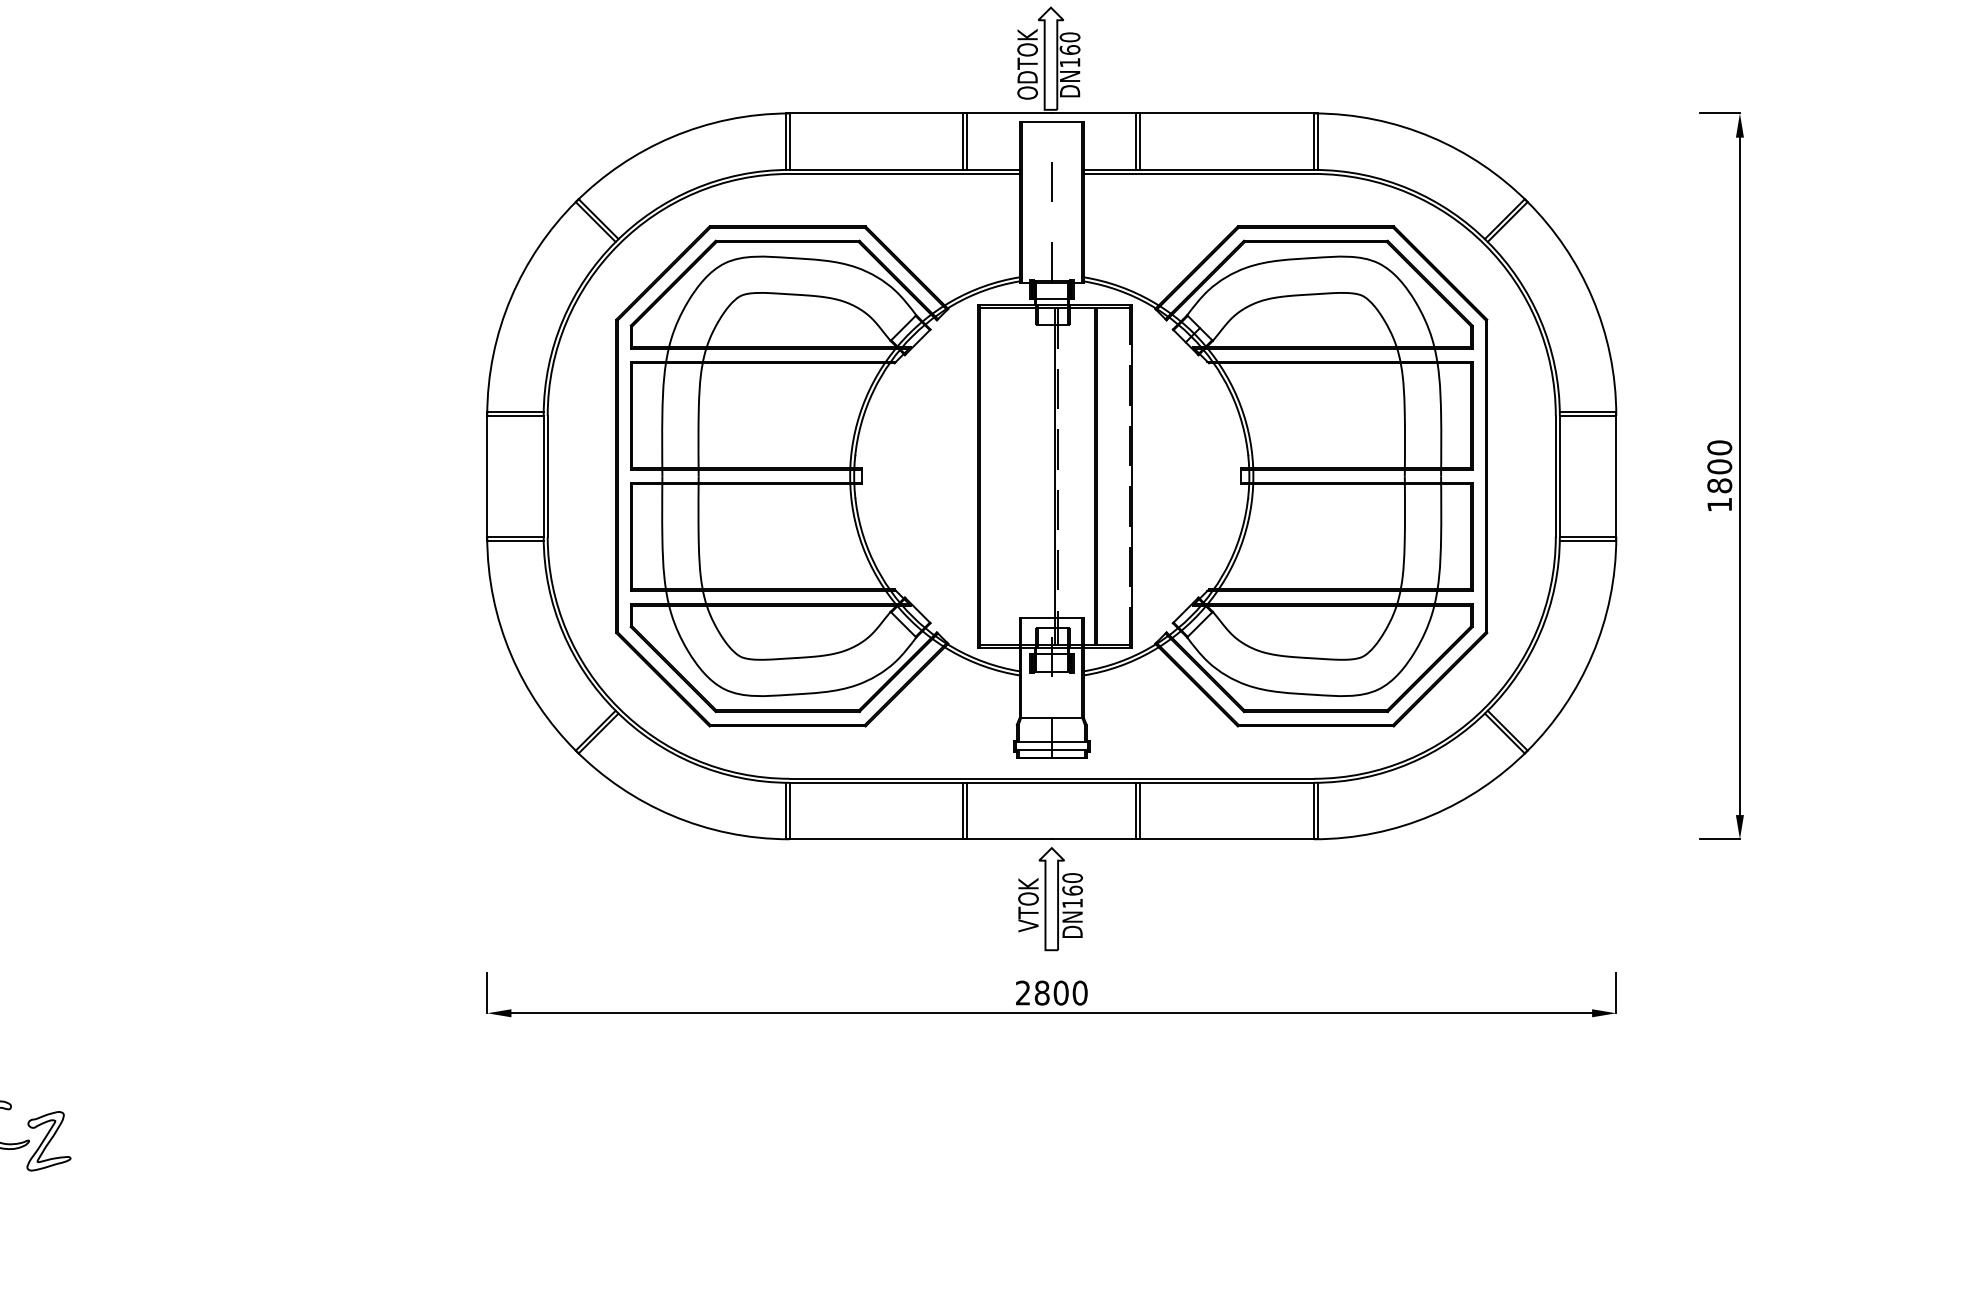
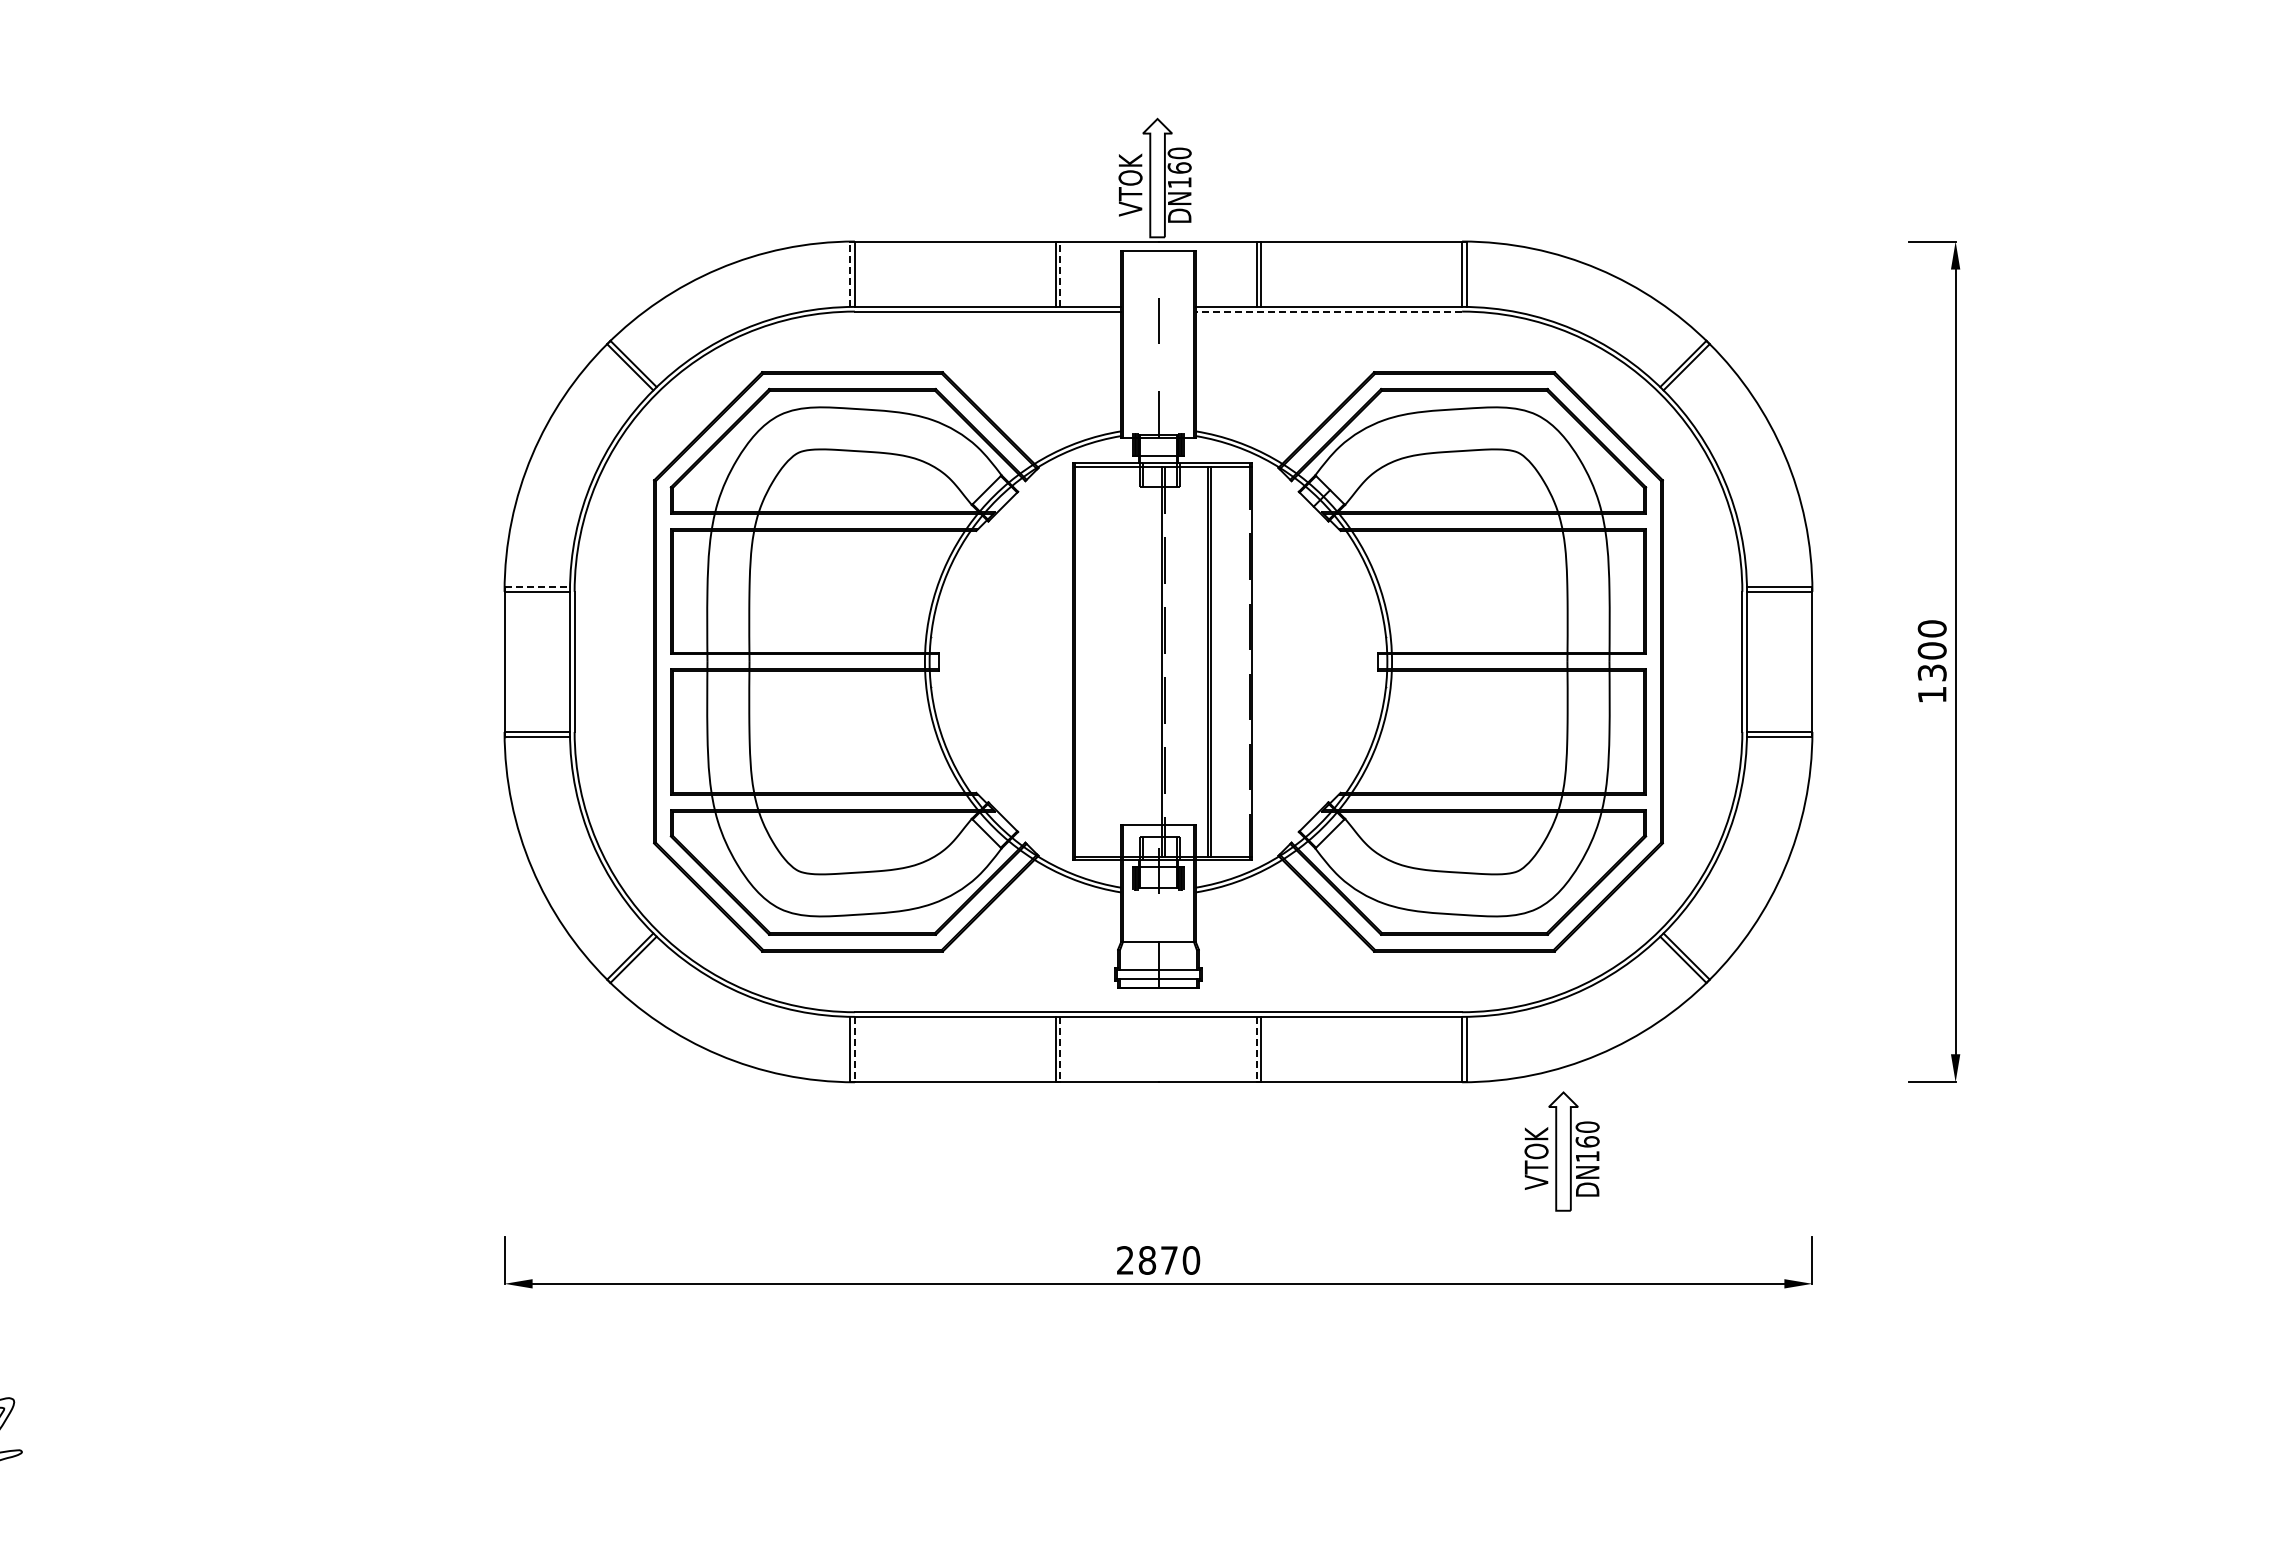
text: (1027, 64) -> (1130, 184), ODTOK -> VTOK
line: (785, 141) -> (850, 274), solid -> dashed
line: (967, 141) -> (1060, 274), solid -> dashed
line: (1198, 173) -> (1328, 311), solid -> dashed
line: (515, 412) -> (537, 587), solid -> dashed
text: (1719, 485) -> (1931, 672), 1800 -> 1300
line: (789, 810) -> (854, 1049), solid -> dashed
line: (967, 810) -> (1060, 1049), solid -> dashed
line: (1136, 810) -> (1256, 1049), solid -> dashed
part: (1050, 899) -> (1561, 1151), moved
text: (1061, 993) -> (1169, 1260), 2800 -> 2870

